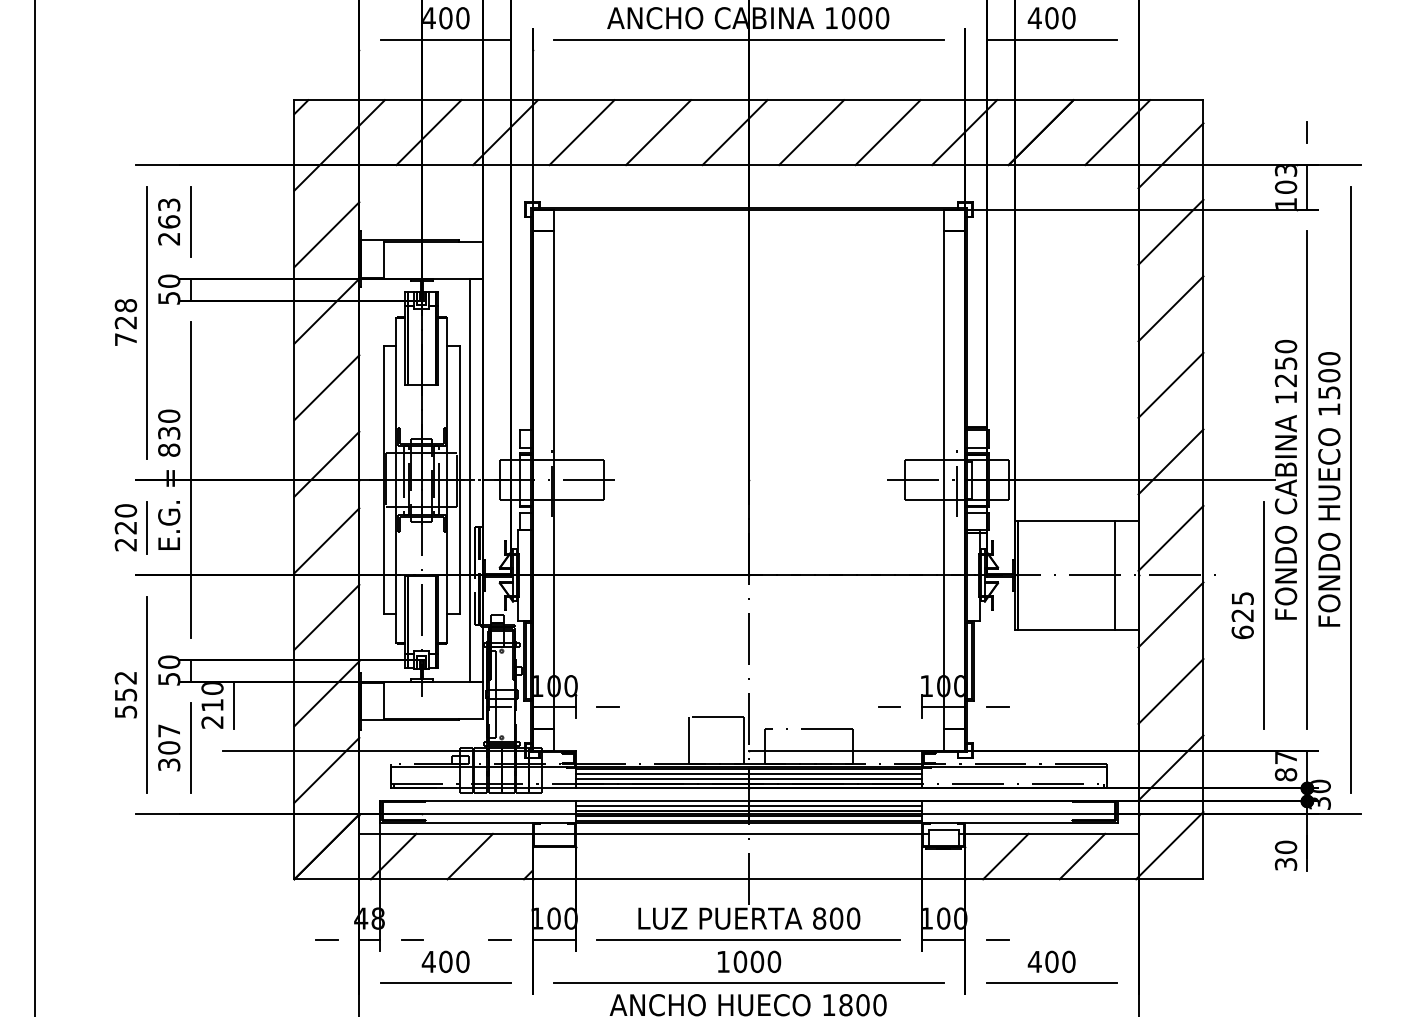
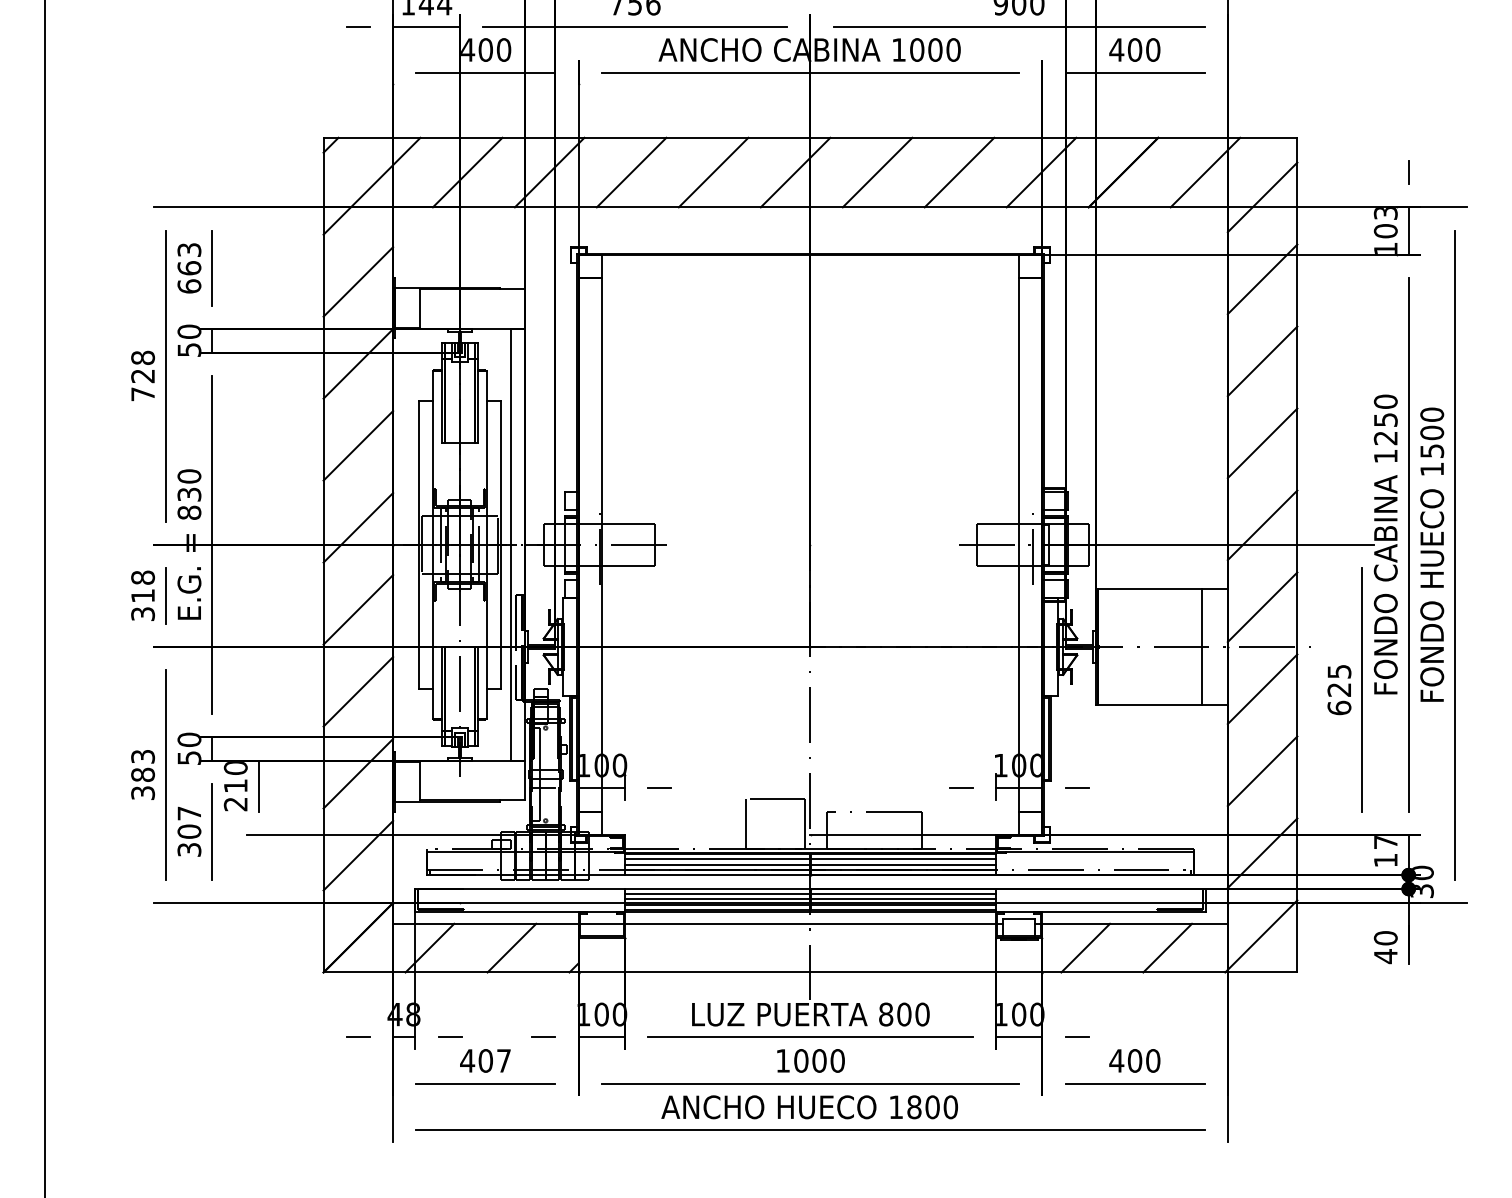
text: (169, 238) -> (189, 286), 263 -> 663
text: (126, 527) -> (143, 595), 220 -> 318
text: (126, 694) -> (143, 774), 552 -> 383
text: (1285, 774) -> (1385, 860), 87 -> 17
text: (1285, 864) -> (1385, 956), 30 -> 40
text: (463, 961) -> (504, 1060), 400 -> 407

